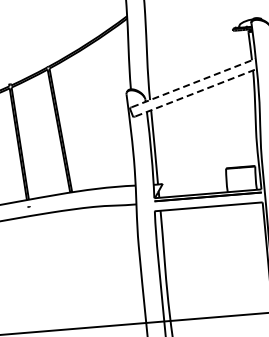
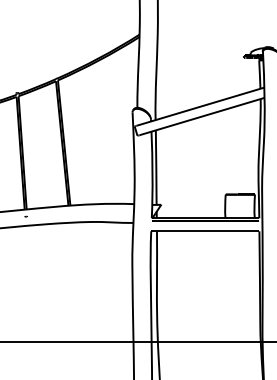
line: (193, 82) -> (200, 106), dashed -> solid
line: (196, 92) -> (202, 116), dashed -> solid

